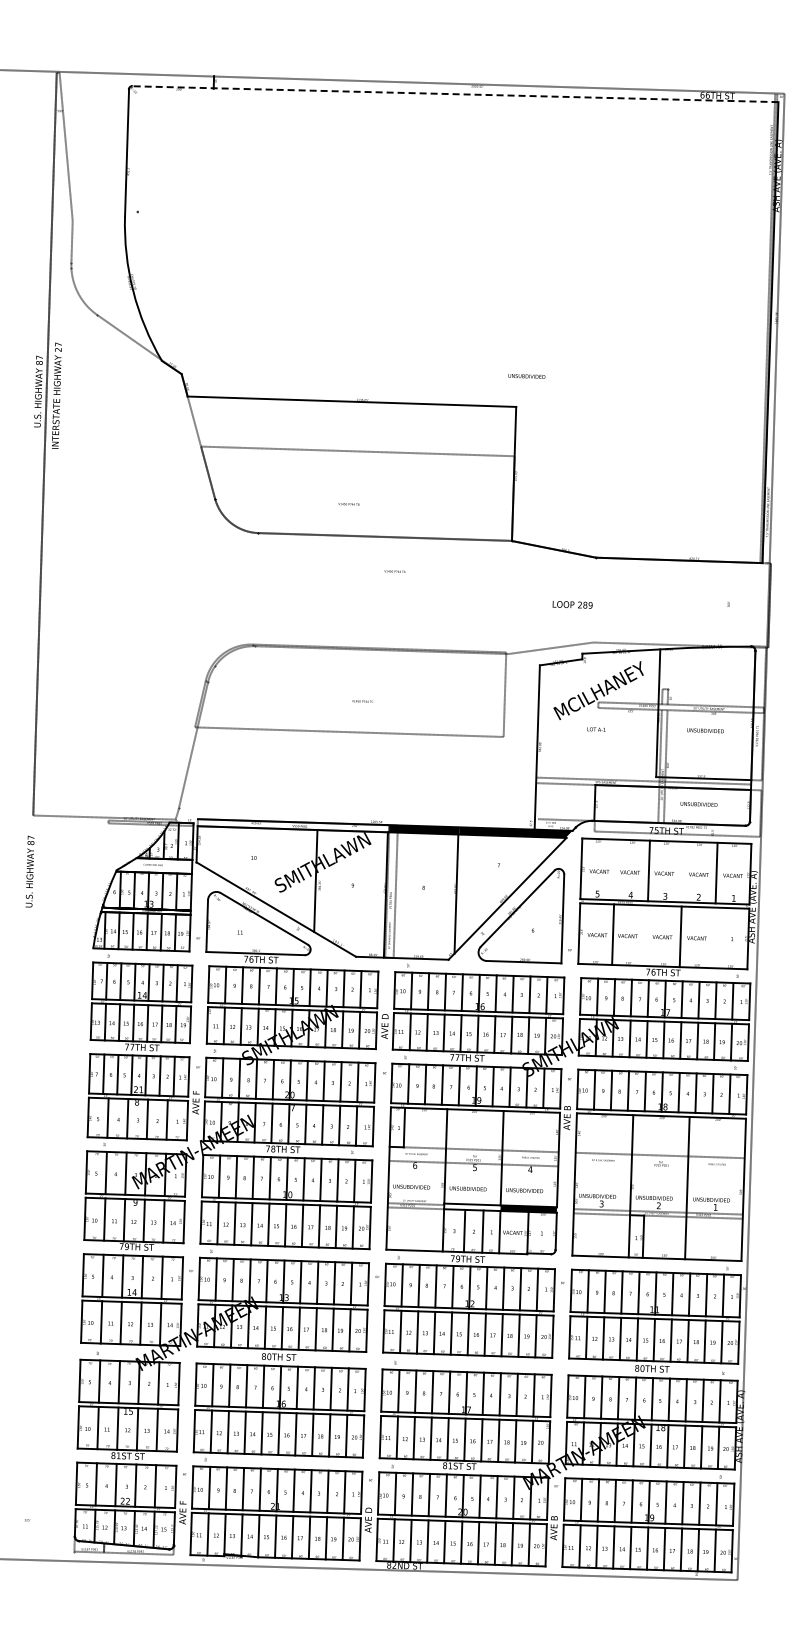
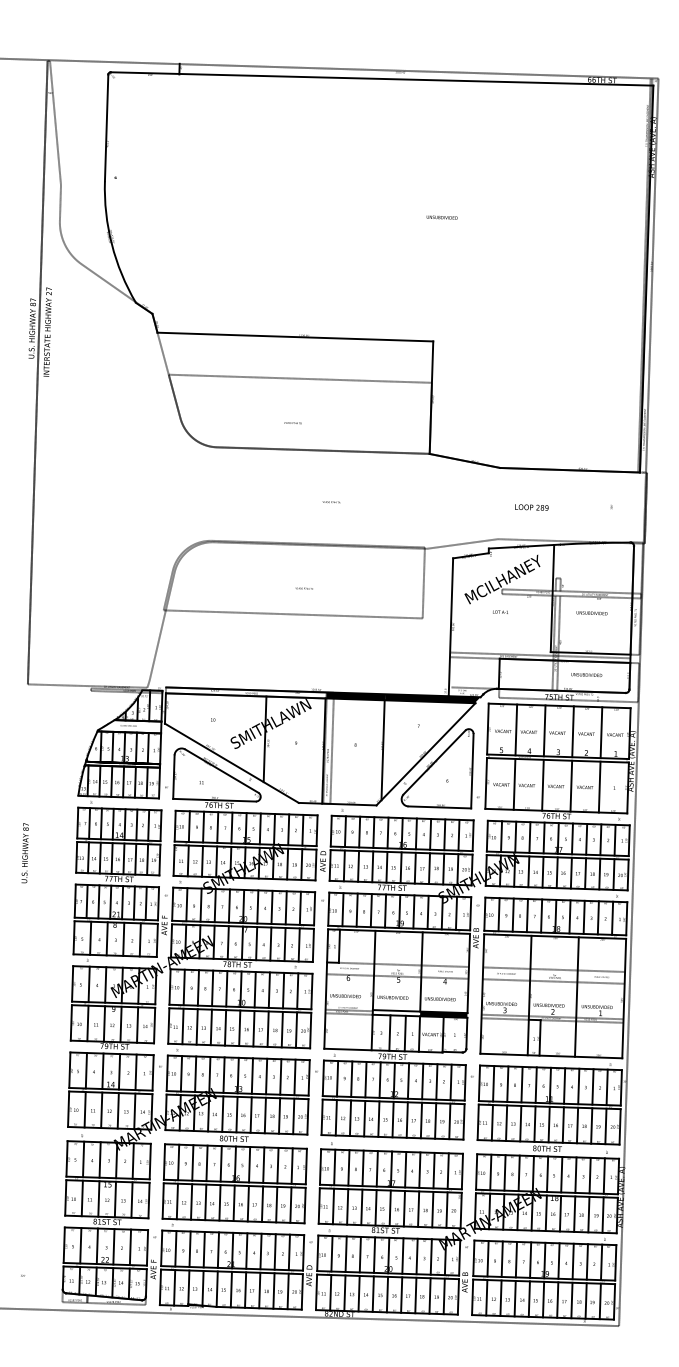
line: (454, 94) -> (381, 79), dashed -> solid
text: (526, 376) -> (441, 217), moved
text: (394, 571) -> (331, 502), moved
text: (572, 604) -> (531, 507), moved
line: (615, 869) -> (516, 729), added
text: (29, 871) -> (24, 853), moved
line: (682, 871) -> (572, 731), added
line: (646, 935) -> (542, 785), added
line: (714, 937) -> (599, 786), added
line: (659, 1169) -> (553, 981), added

